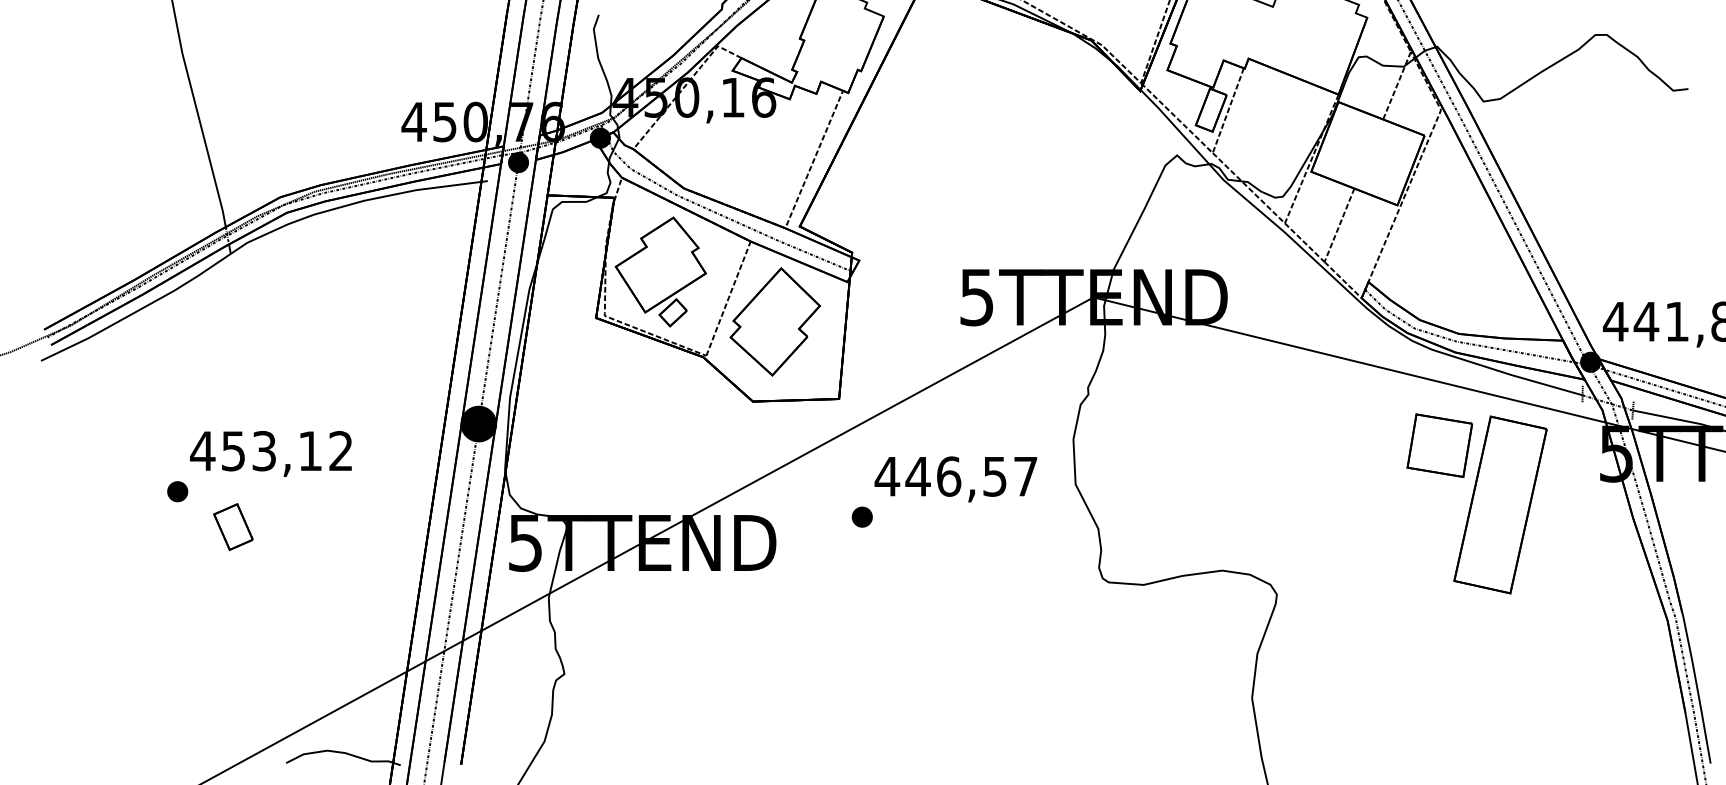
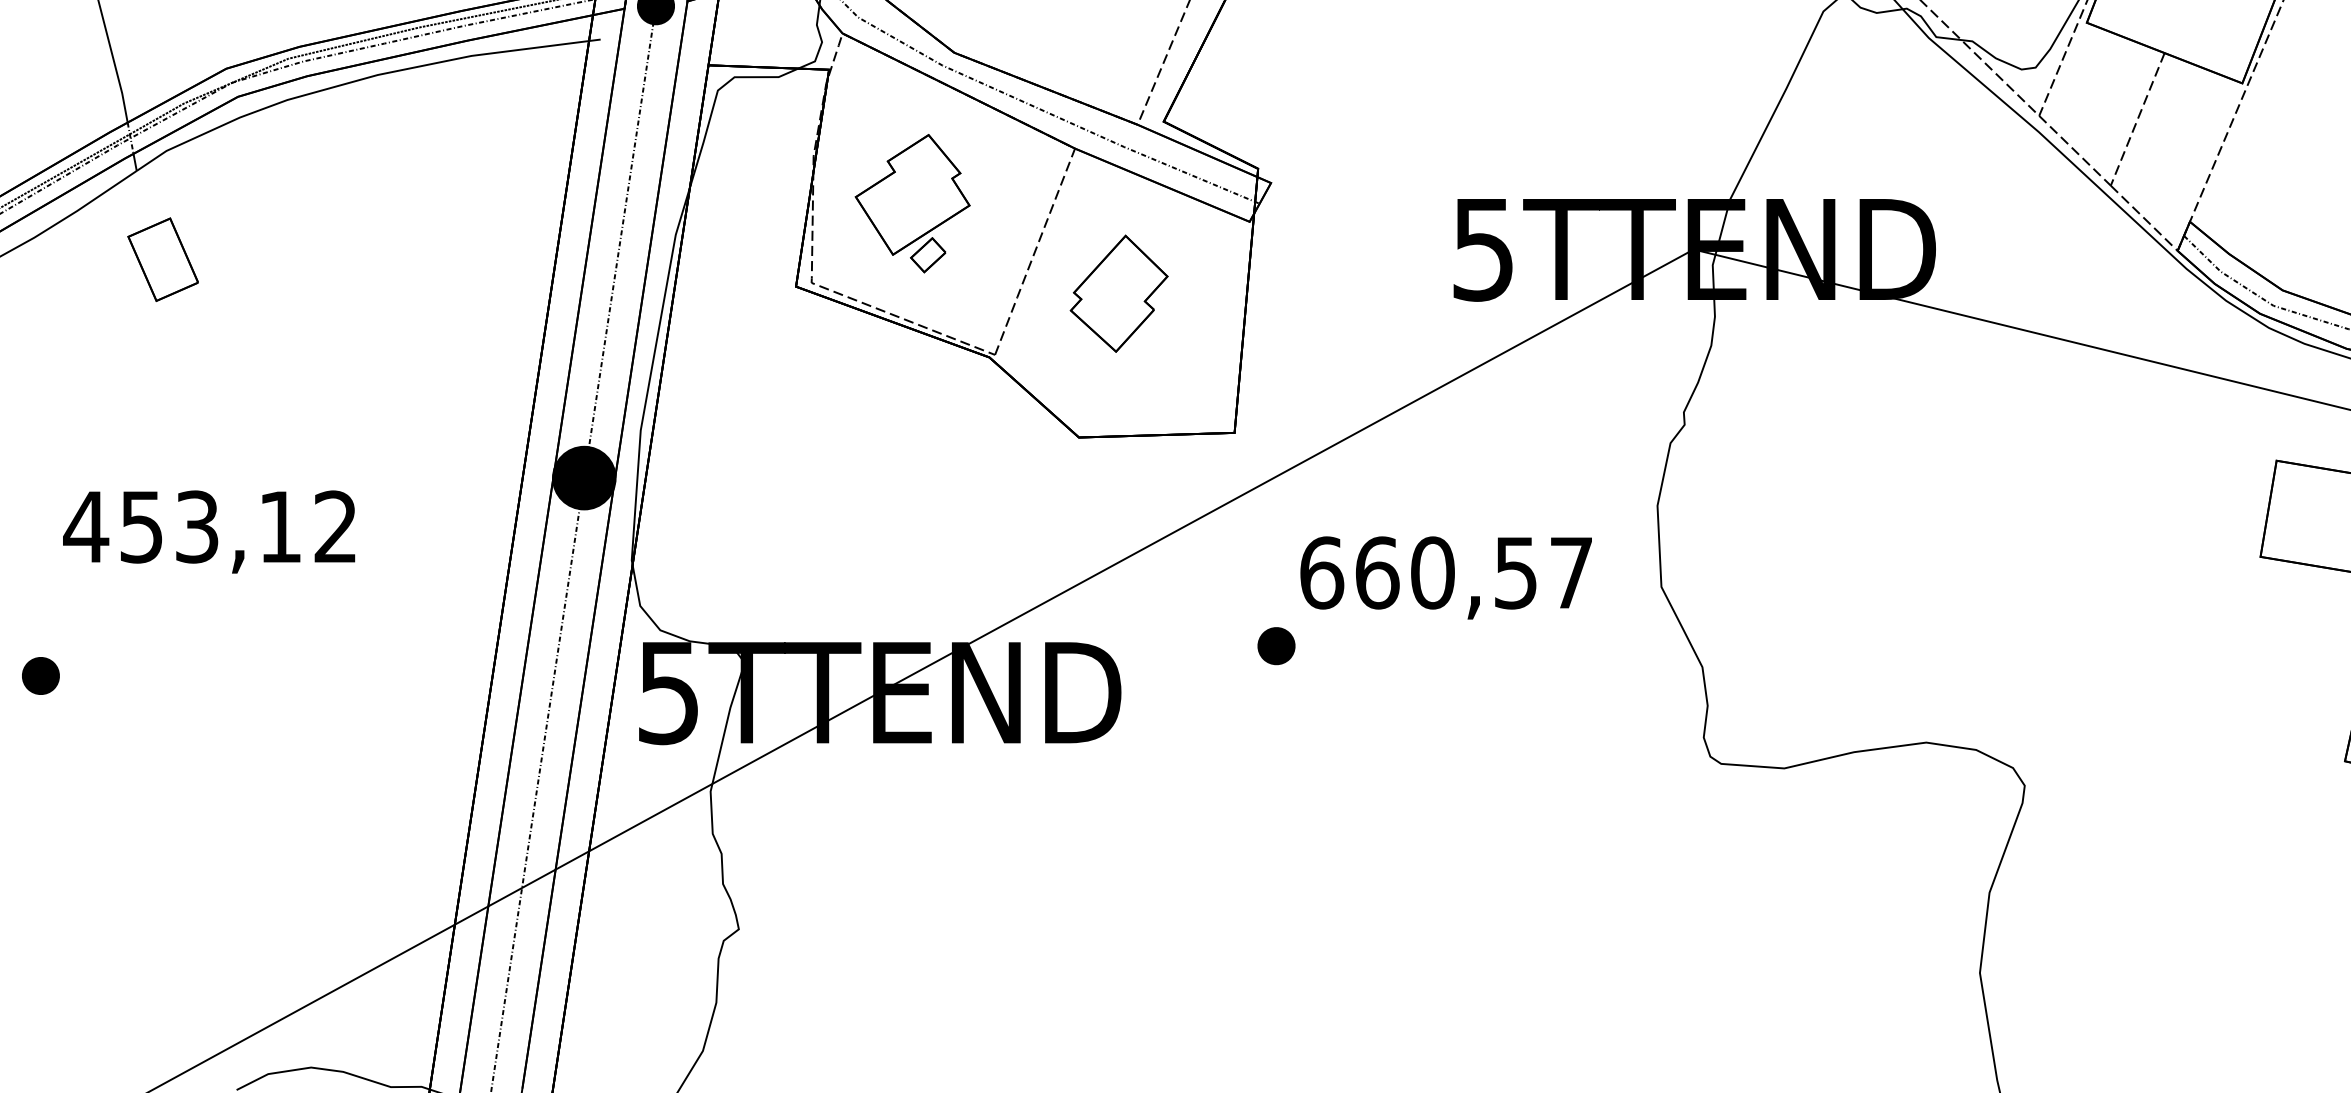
part: (660, 271) -> (912, 202), size x0.7
part: (774, 321) -> (1117, 292), size x0.6
text: (917, 476) -> (1376, 572), 446,57 -> 660,57
part: (177, 491) -> (40, 675), moved
part: (233, 526) -> (163, 258), moved

